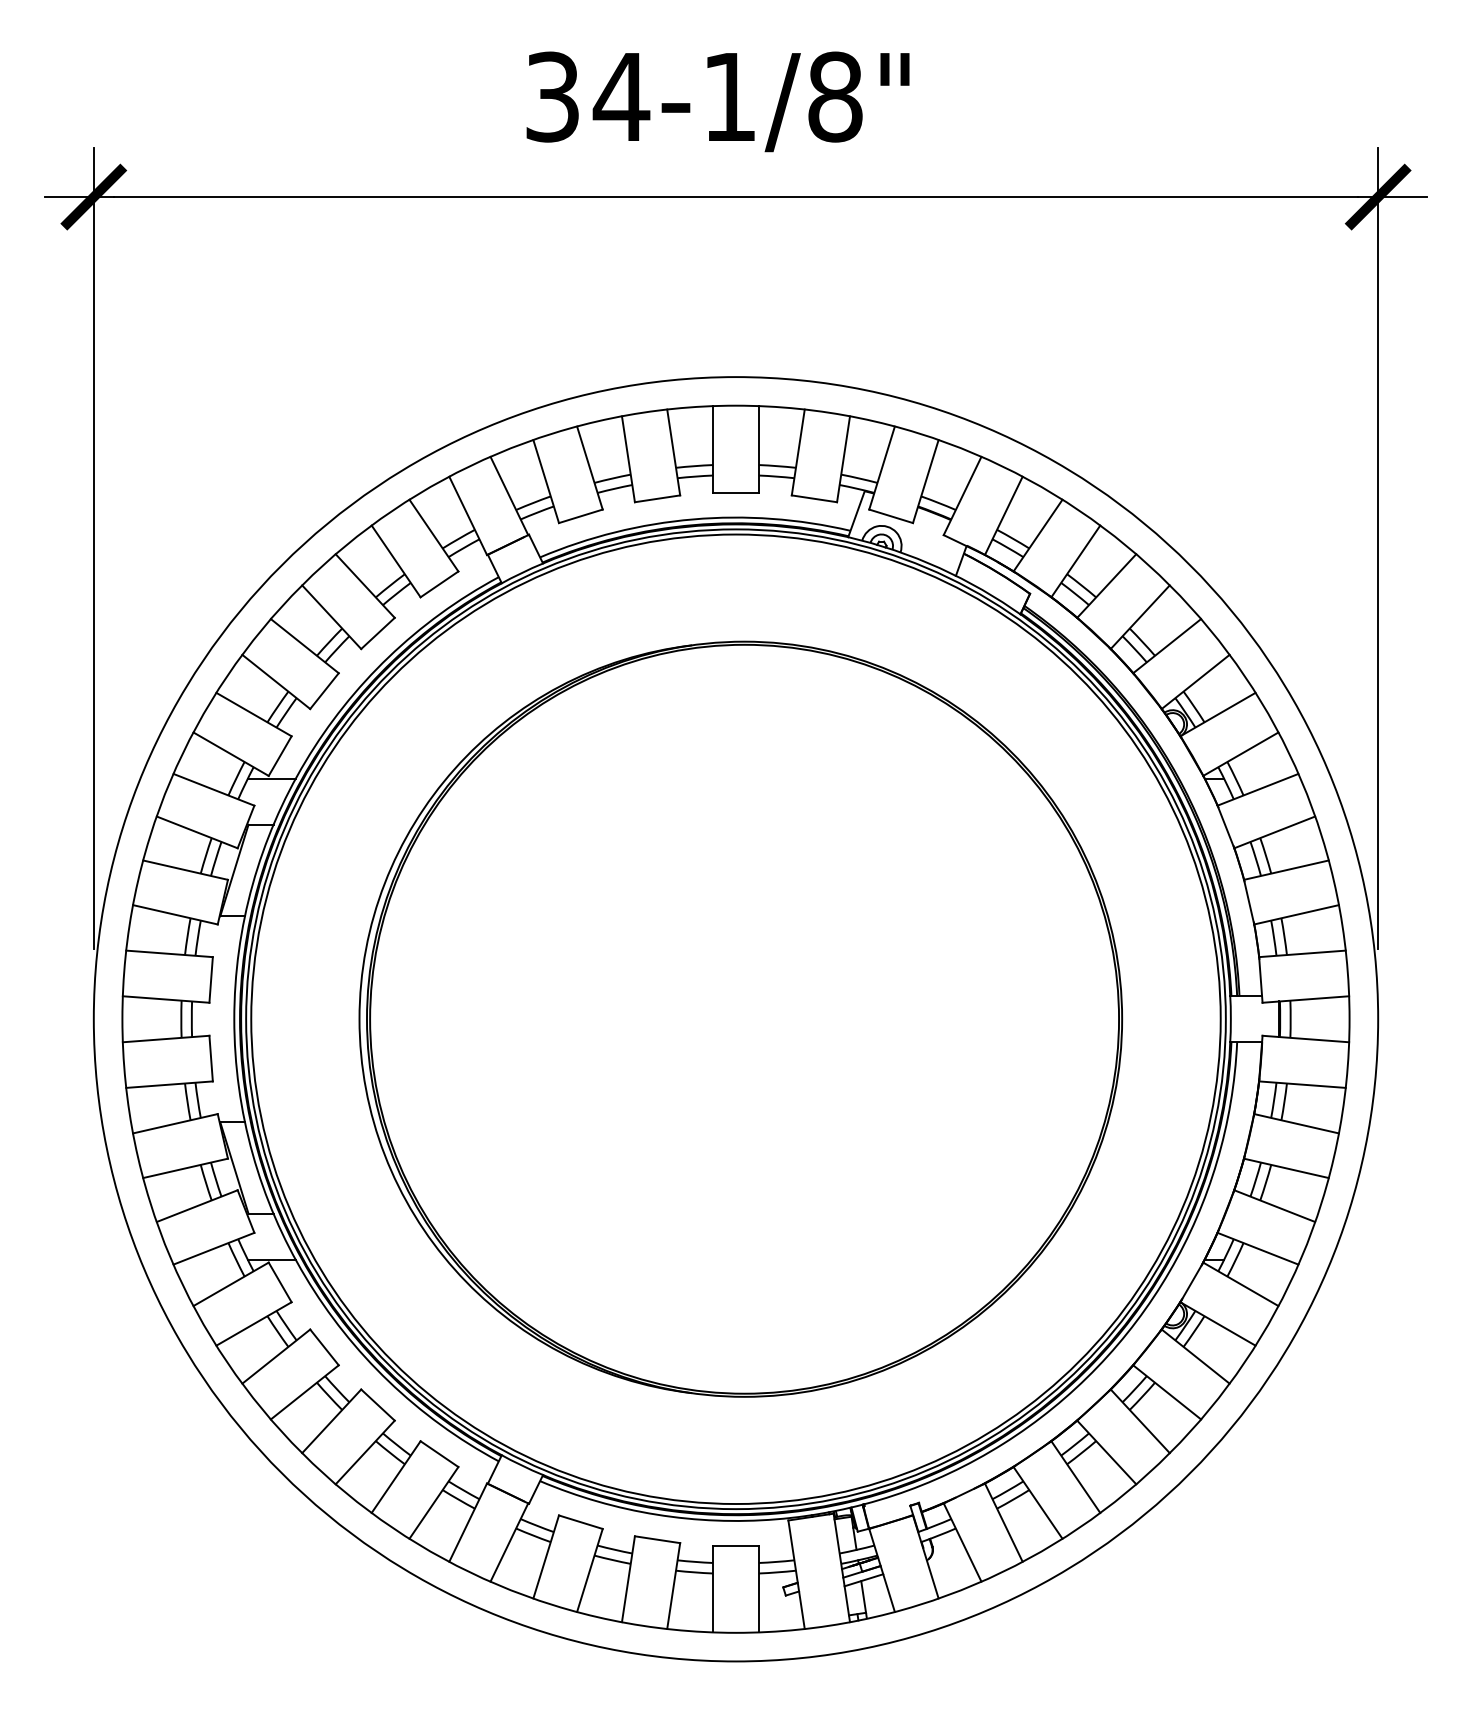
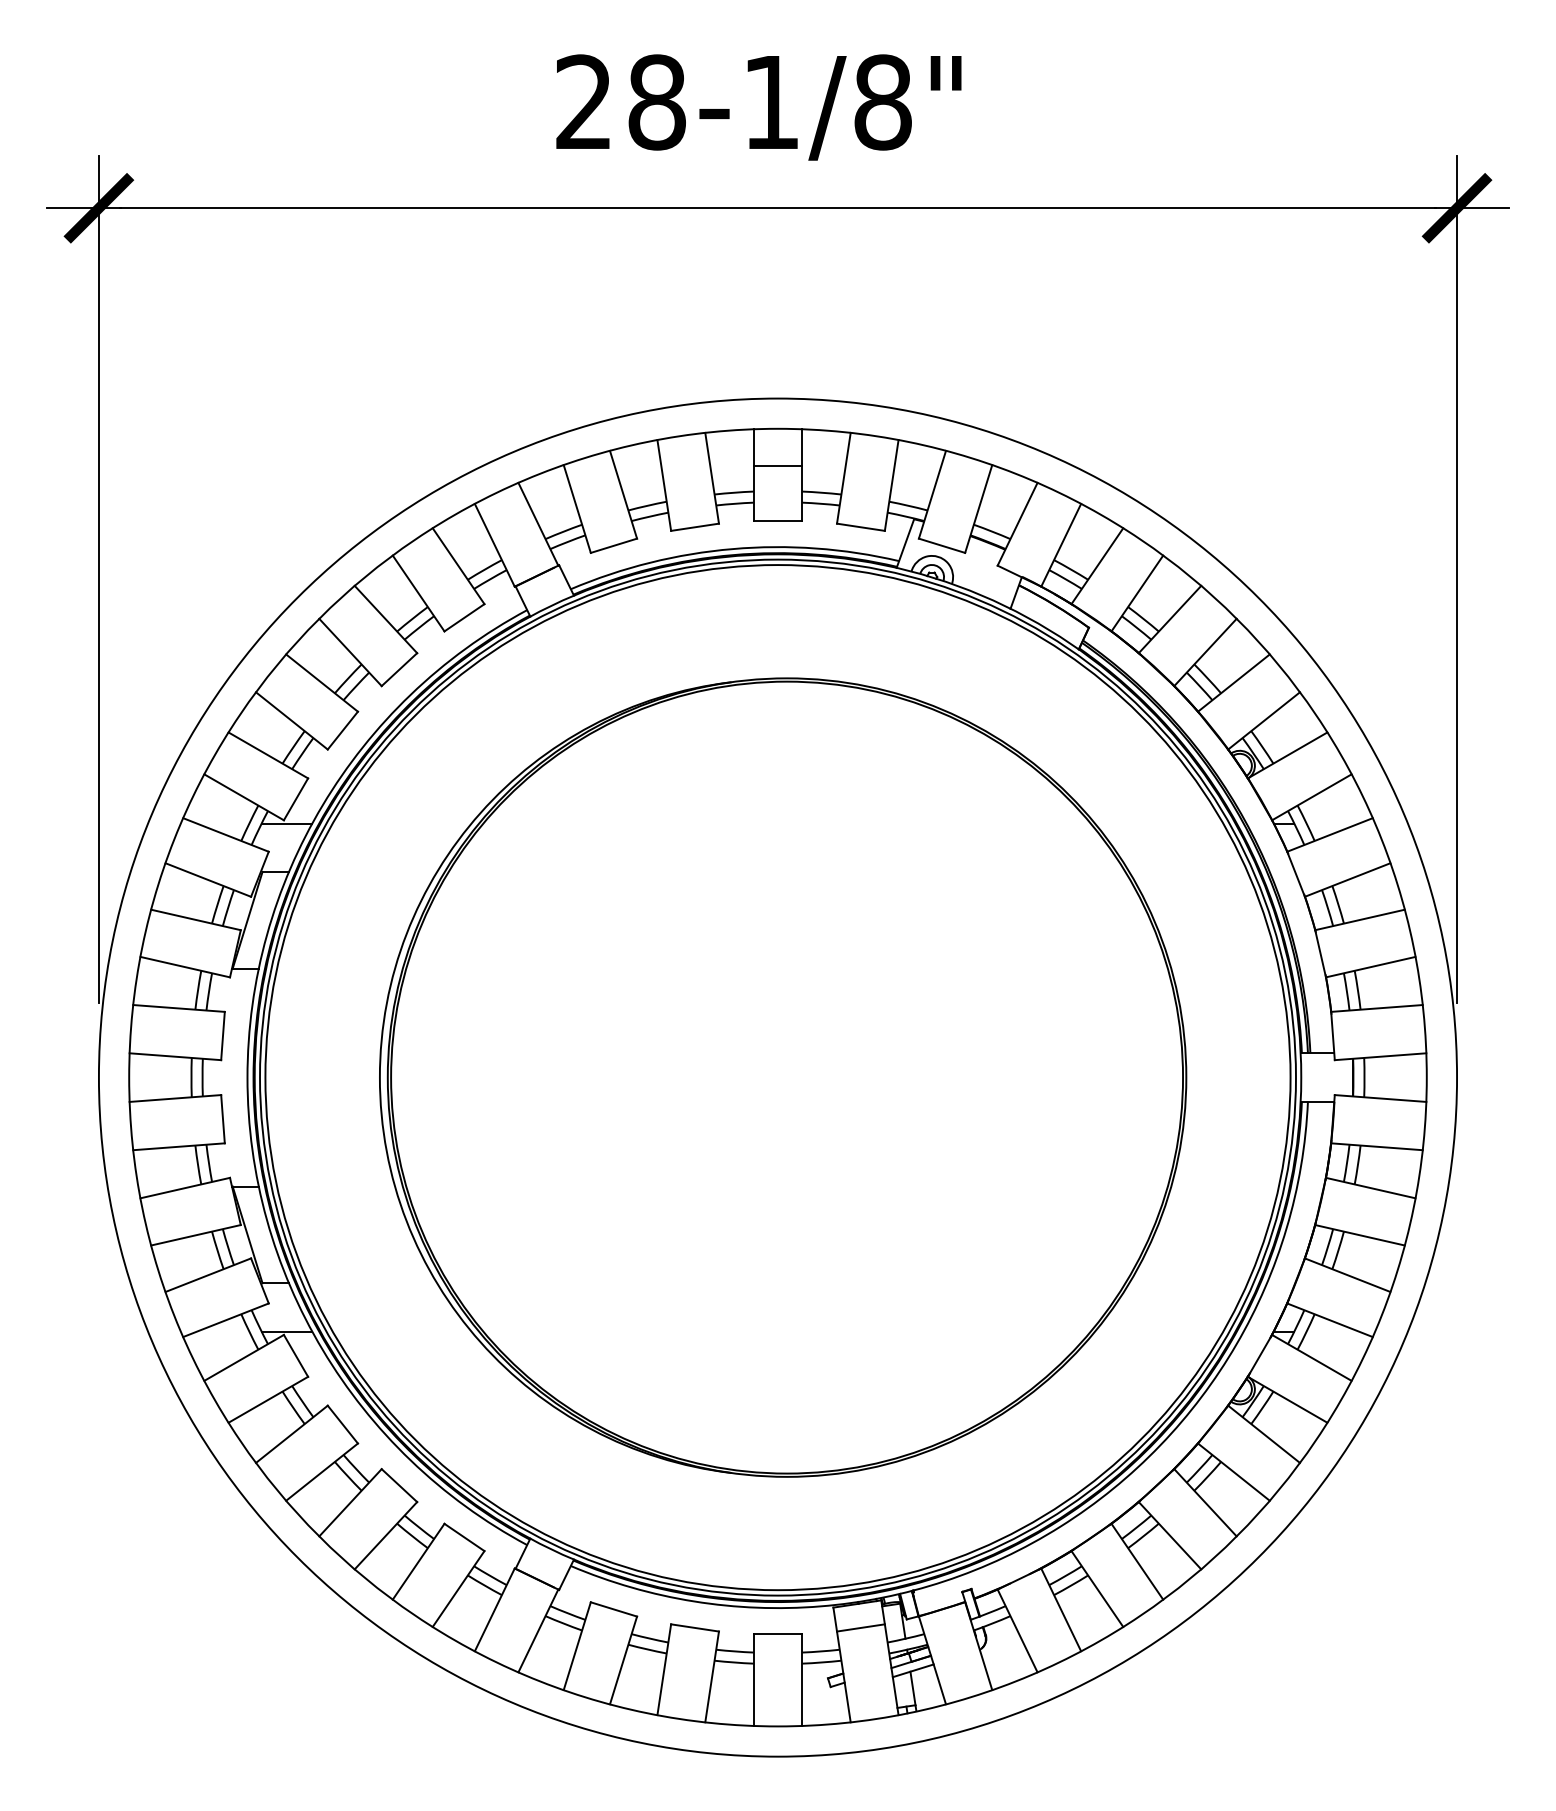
text: (587, 97) -> (621, 102), 34-1/8" -> 28-1/8"
line: (735, 441) -> (777, 466), added
line: (814, 1539) -> (860, 1627), added

